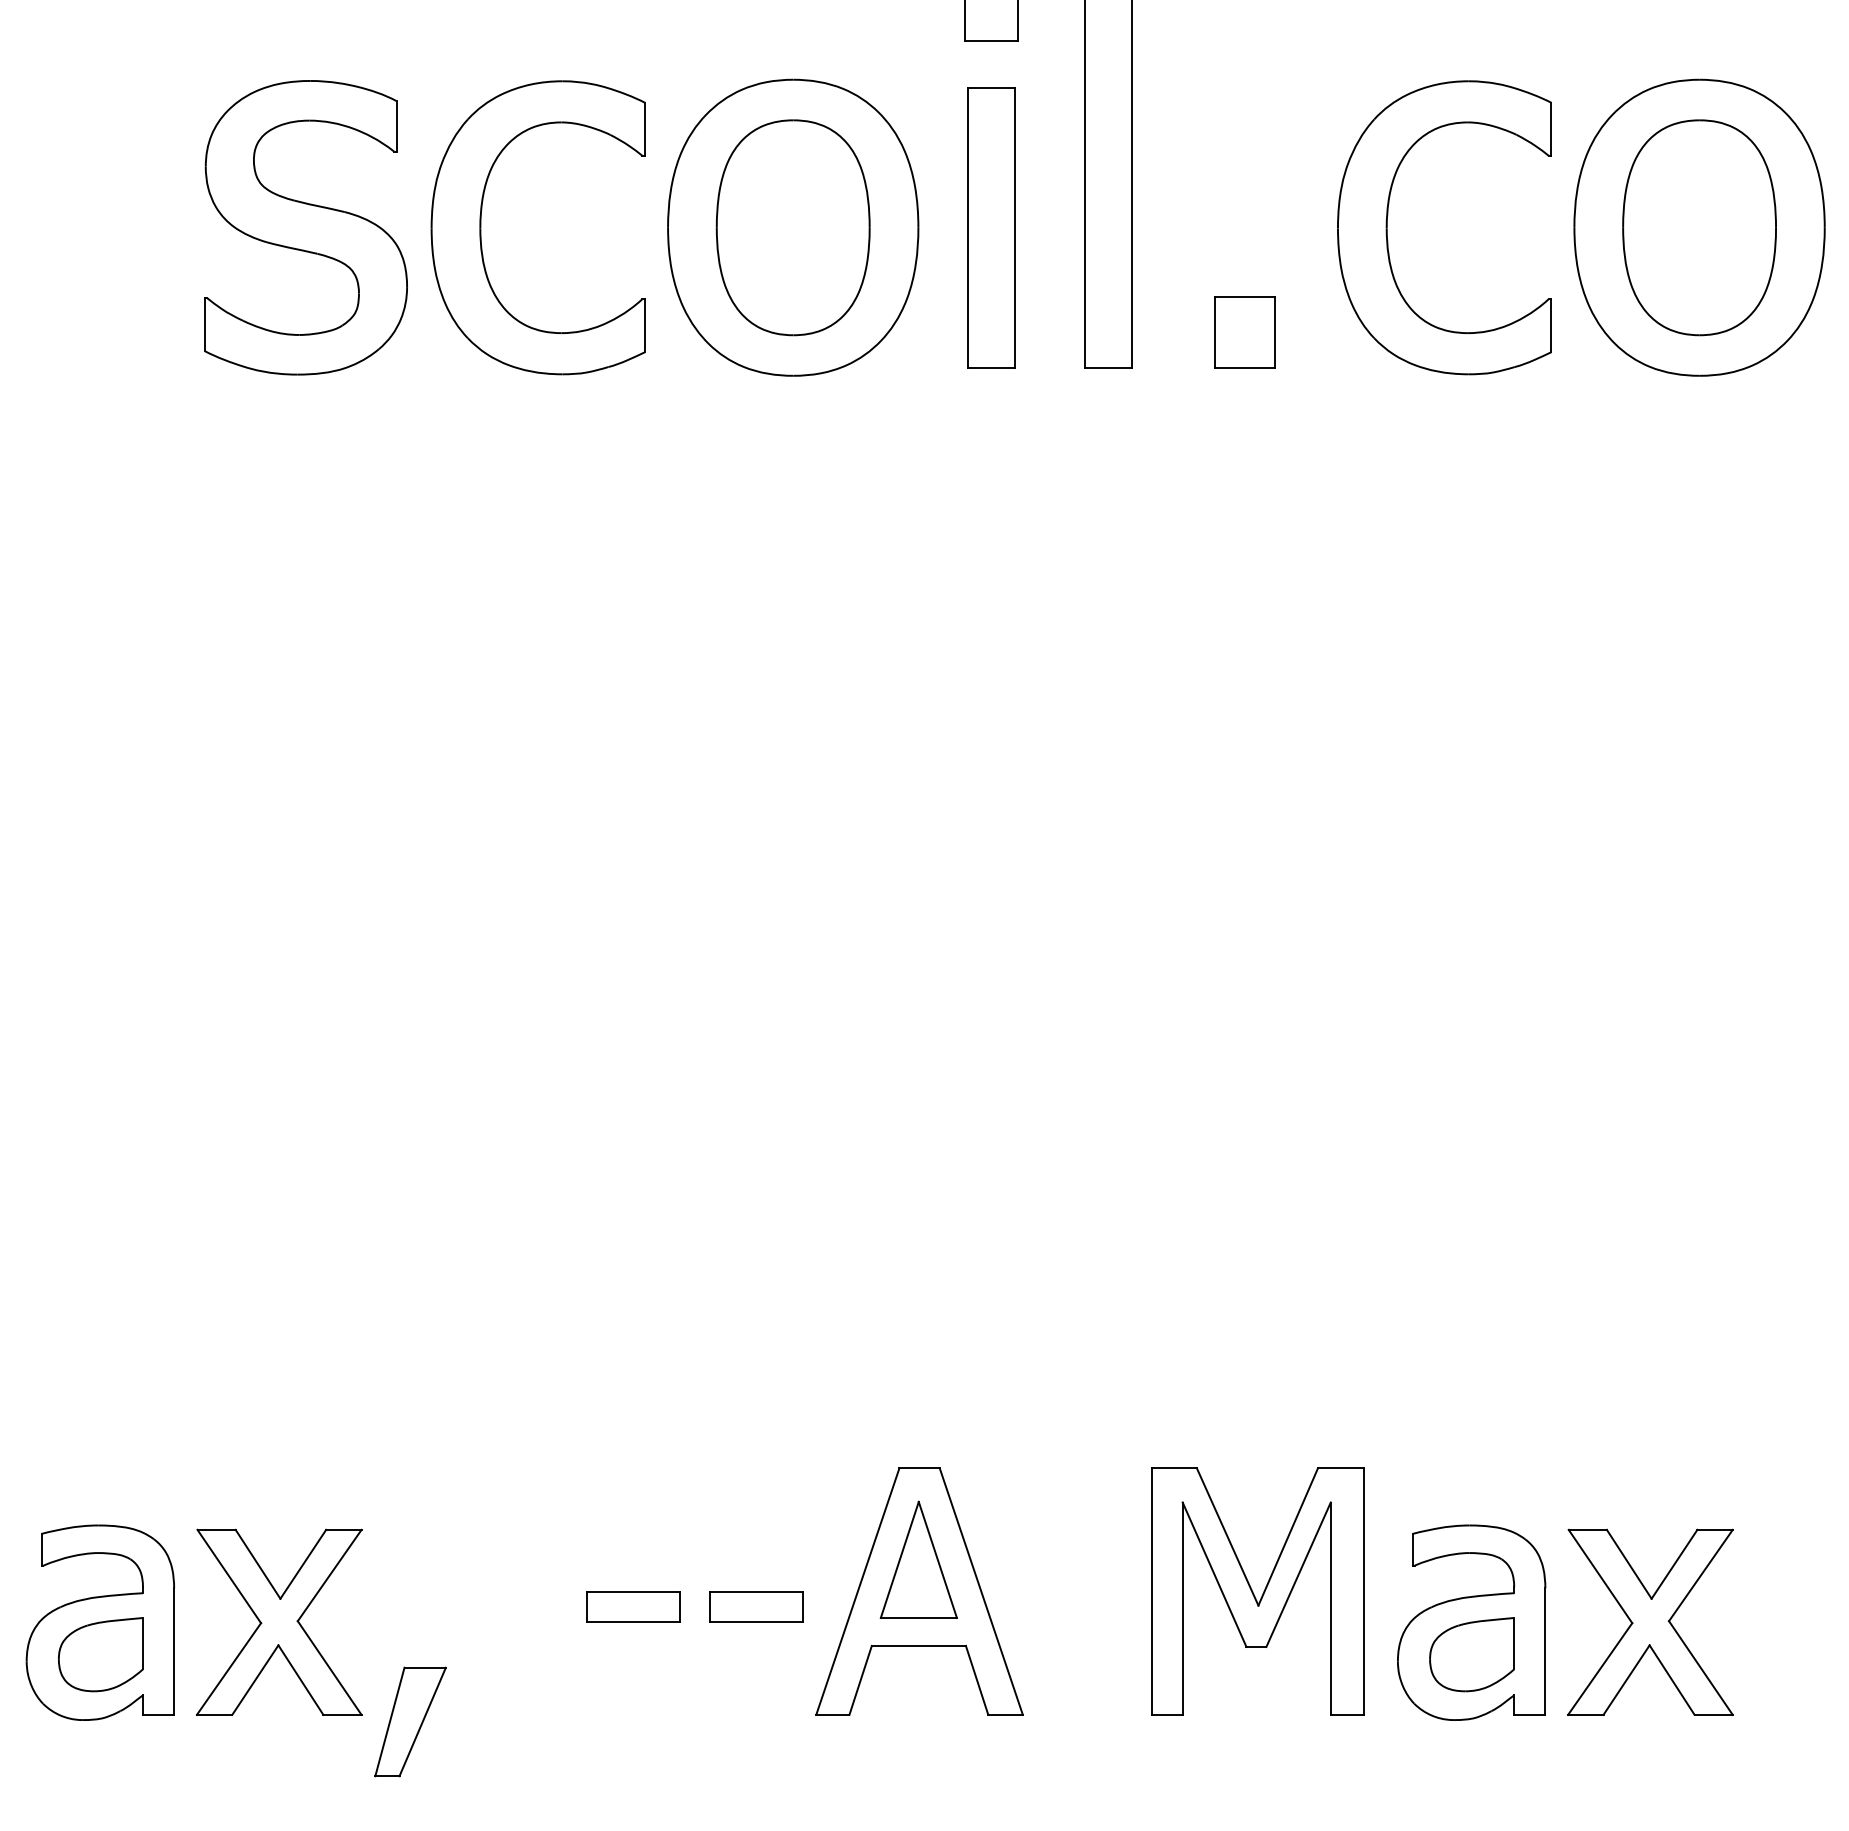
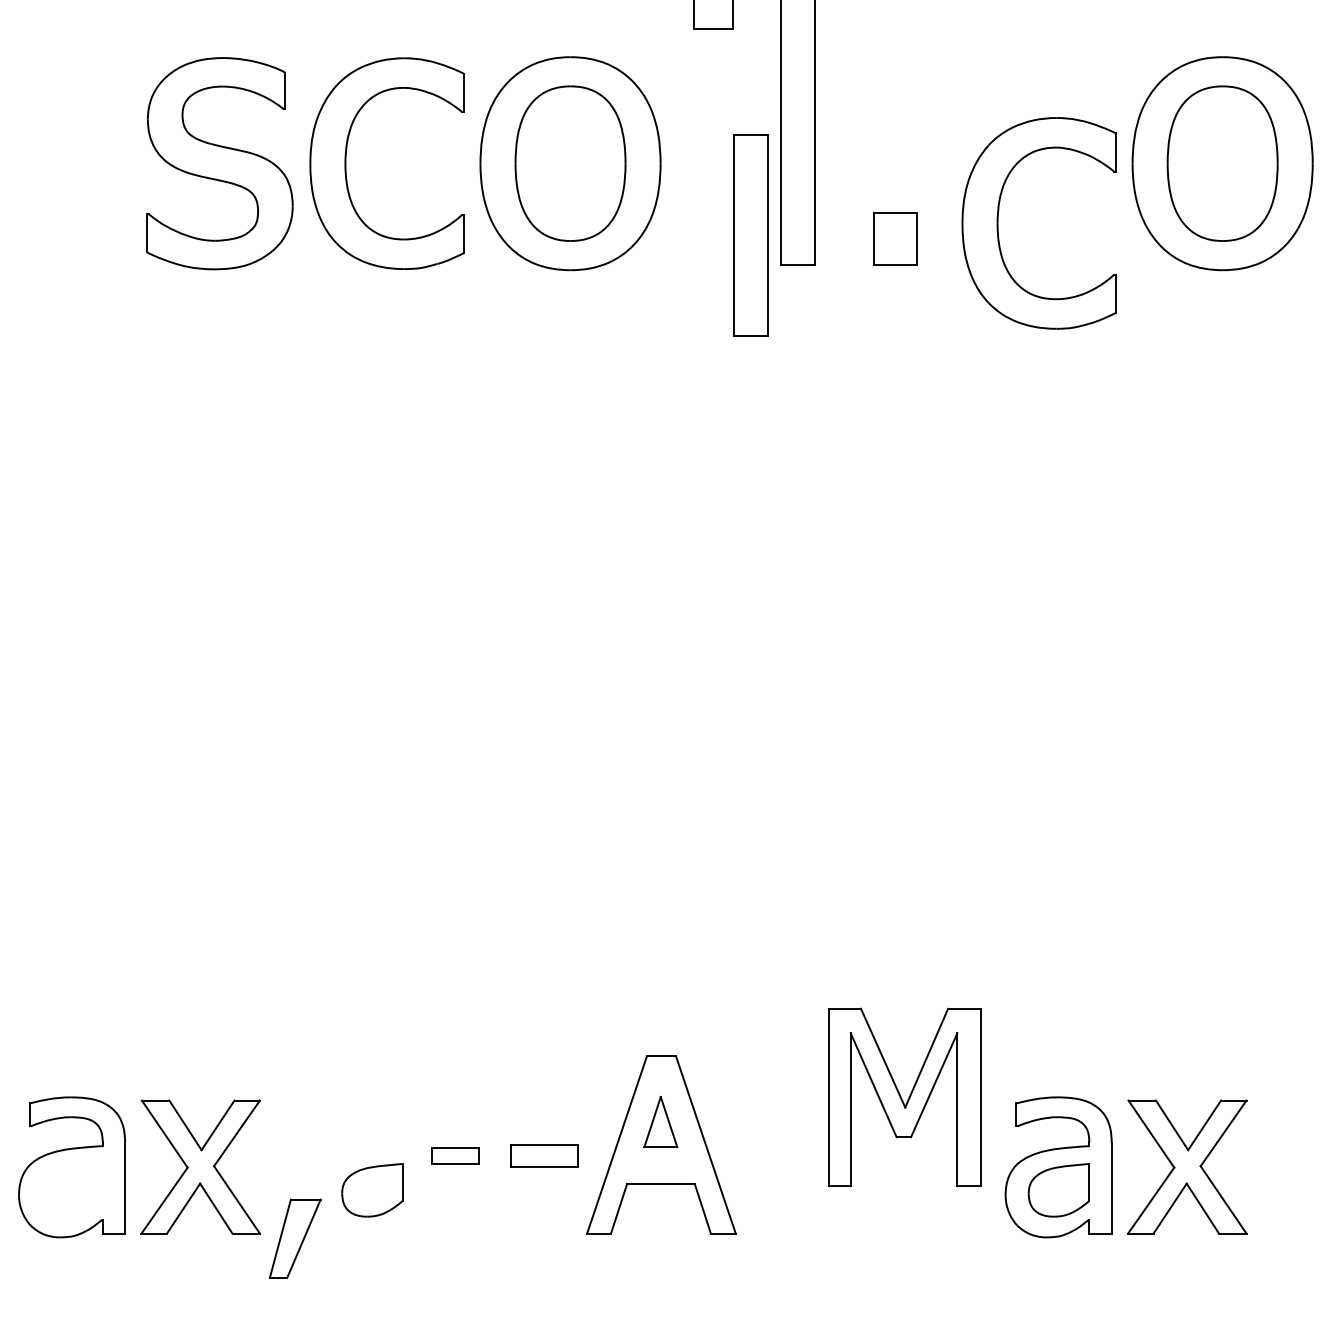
part: (991, 227) -> (751, 235), moved
part: (1387, 227) -> (998, 223), moved
part: (918, 1559) -> (660, 1121), size x0.6
part: (1257, 1591) -> (904, 1097), moved
part: (633, 1606) -> (455, 1155), size x0.7
part: (100, 1654) -> (372, 1190), moved

